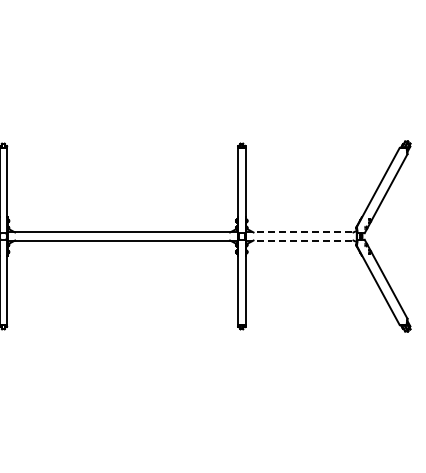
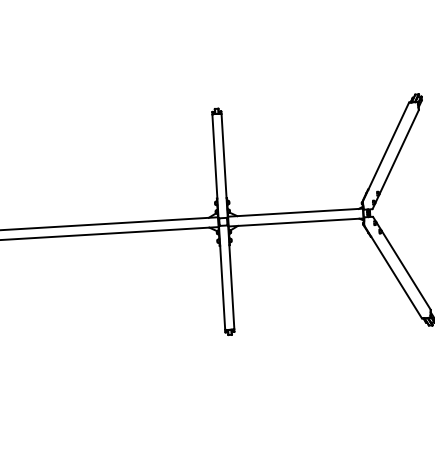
line: (301, 232) -> (295, 212), dashed -> solid
line: (301, 240) -> (296, 222), dashed -> solid

